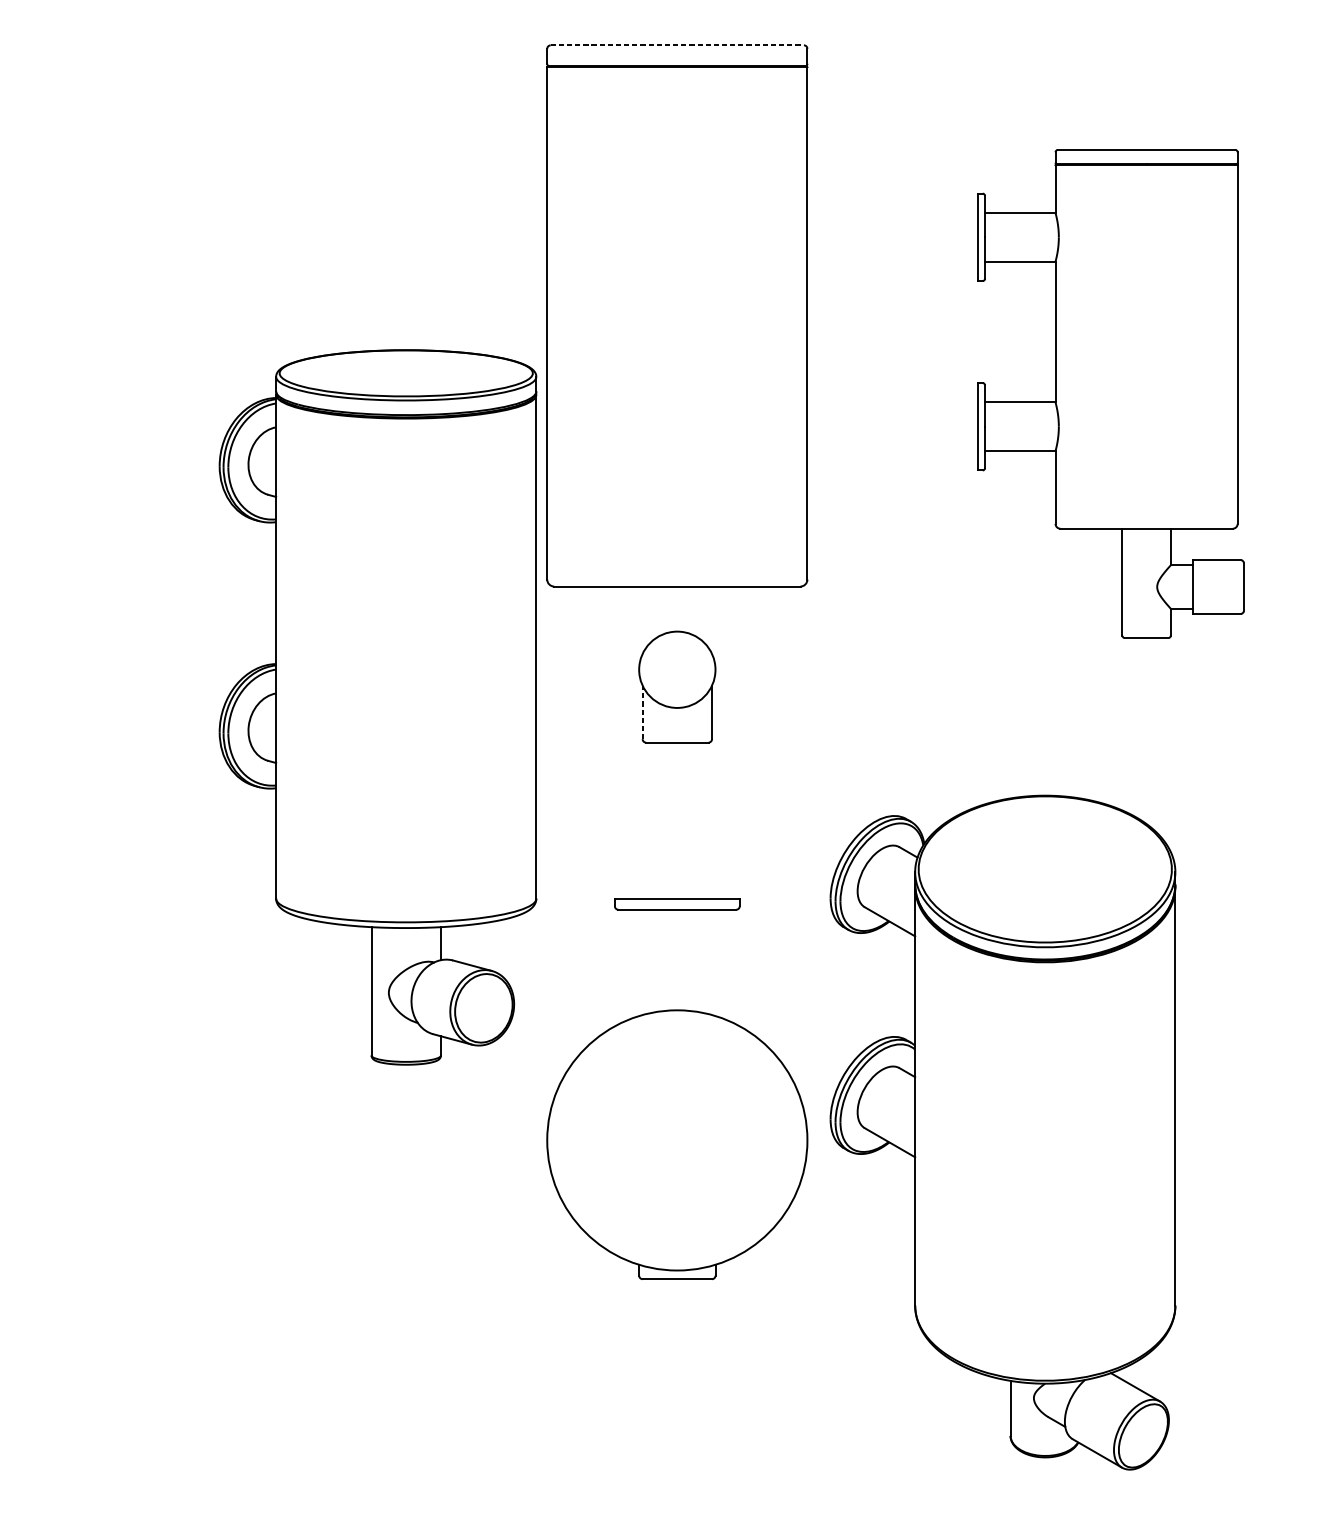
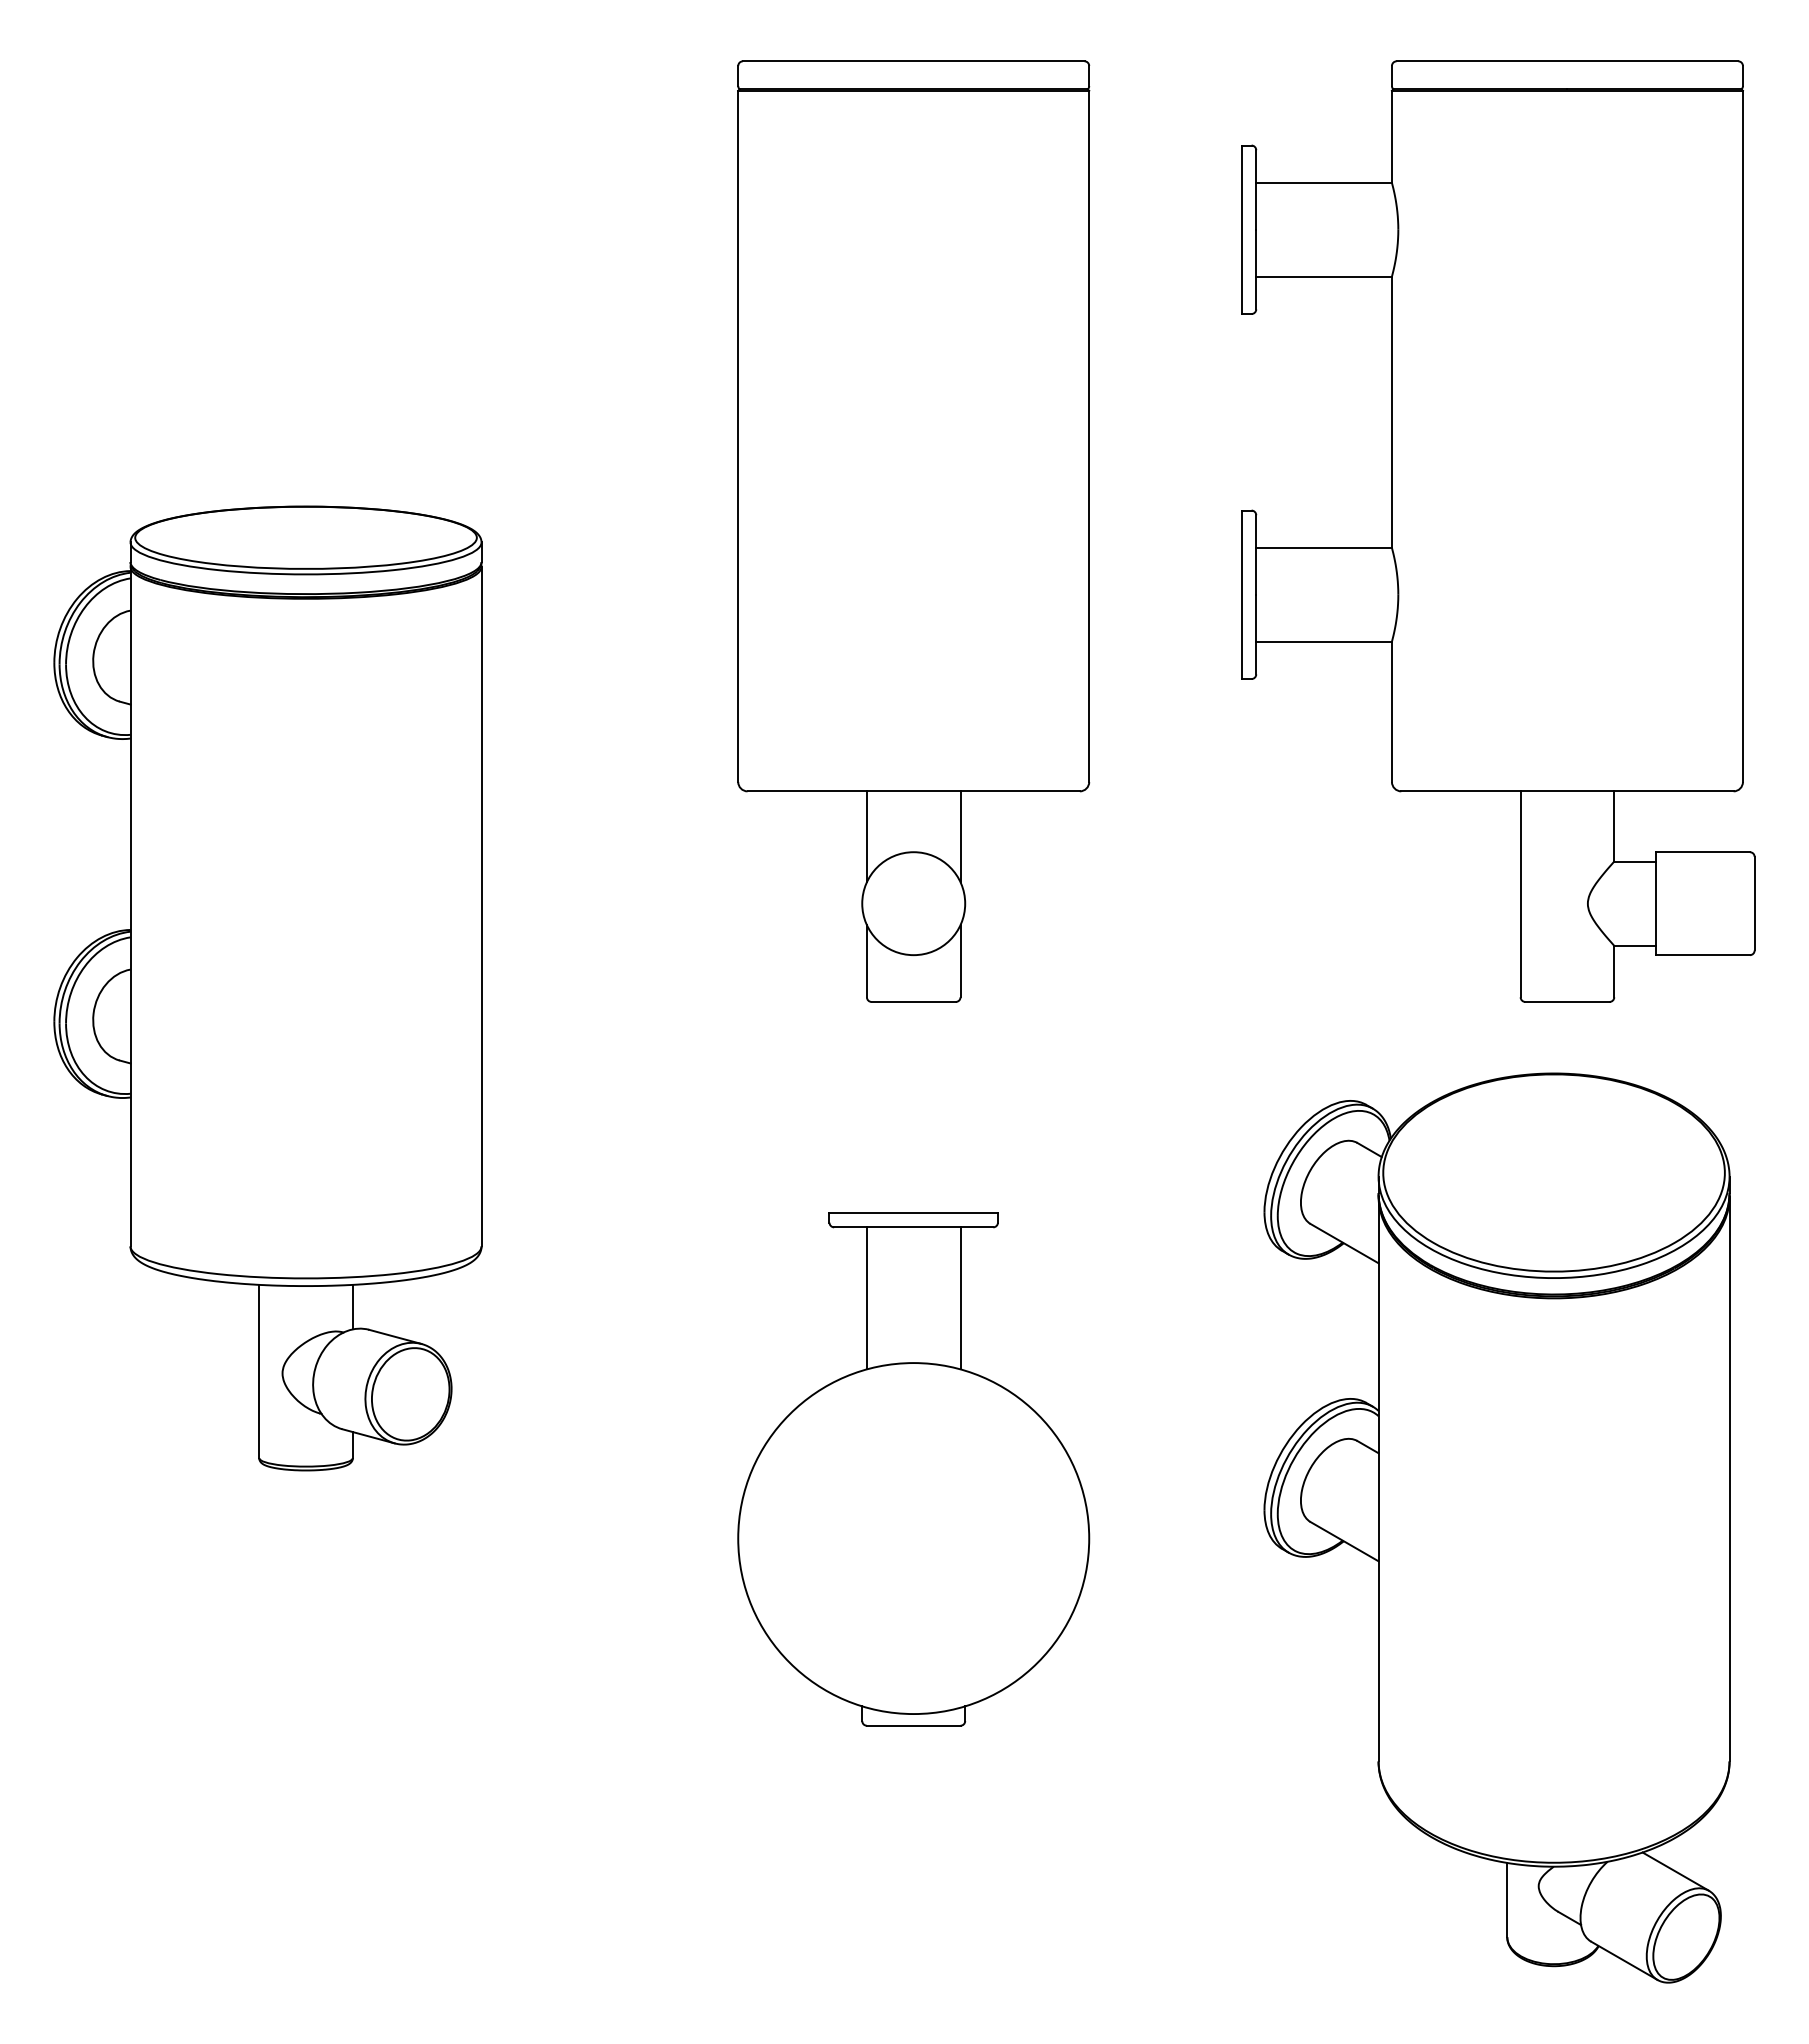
line: (677, 45) -> (913, 61), dashed -> solid
part: (1110, 393) -> (1498, 531), size x1.43
line: (642, 619) -> (866, 836), added
line: (712, 619) -> (960, 836), added
part: (377, 707) -> (267, 988), moved
line: (642, 711) -> (866, 960), dashed -> solid
line: (642, 962) -> (866, 1298), added
line: (712, 962) -> (960, 1298), added
part: (1002, 1132) -> (1496, 1527), moved

